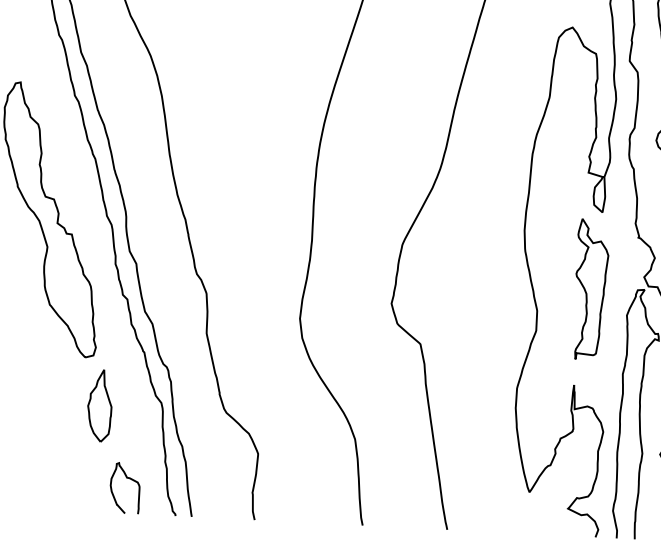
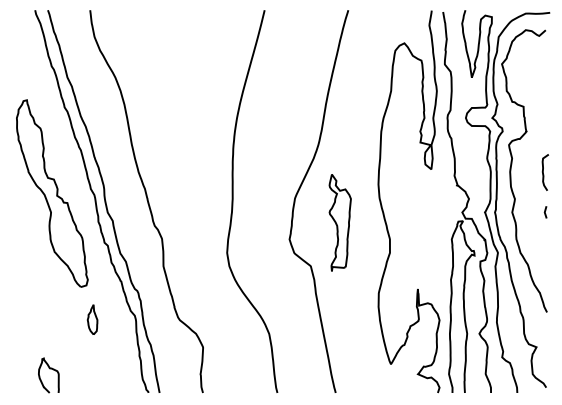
part: (590, 289) -> (339, 222), moved
part: (99, 405) -> (92, 319), size x0.6
curve: (126, 479) -> (49, 369), moved

